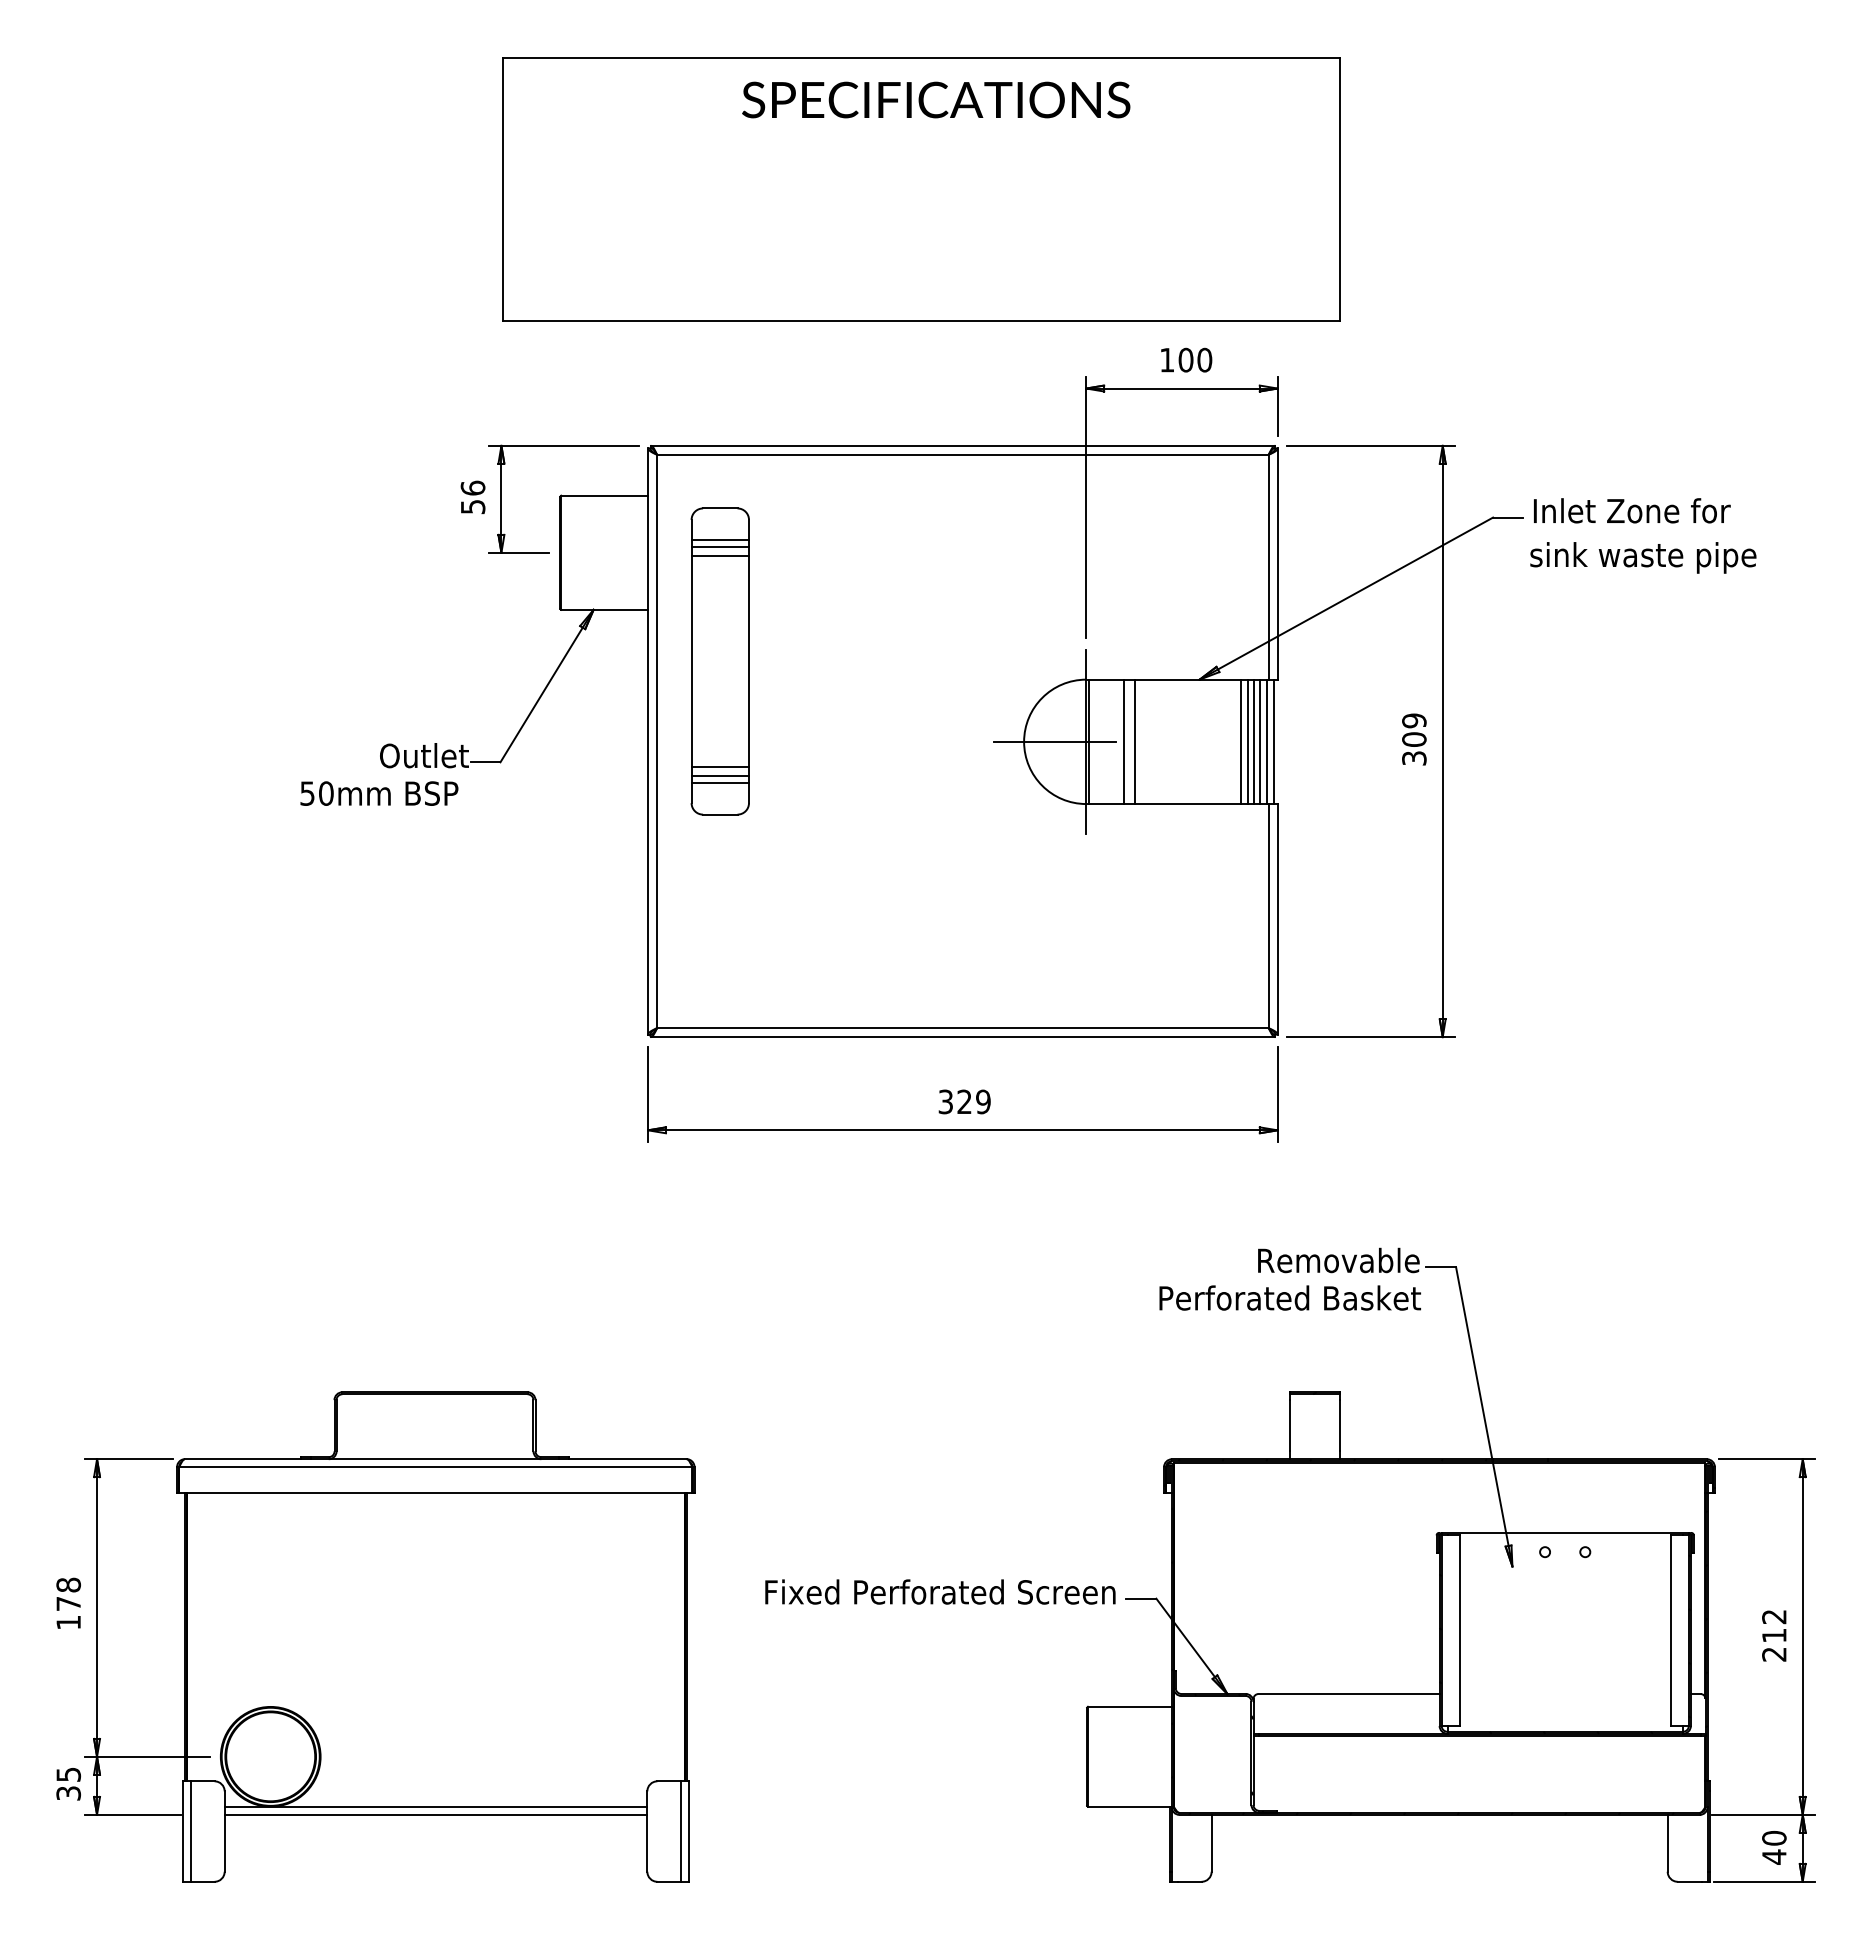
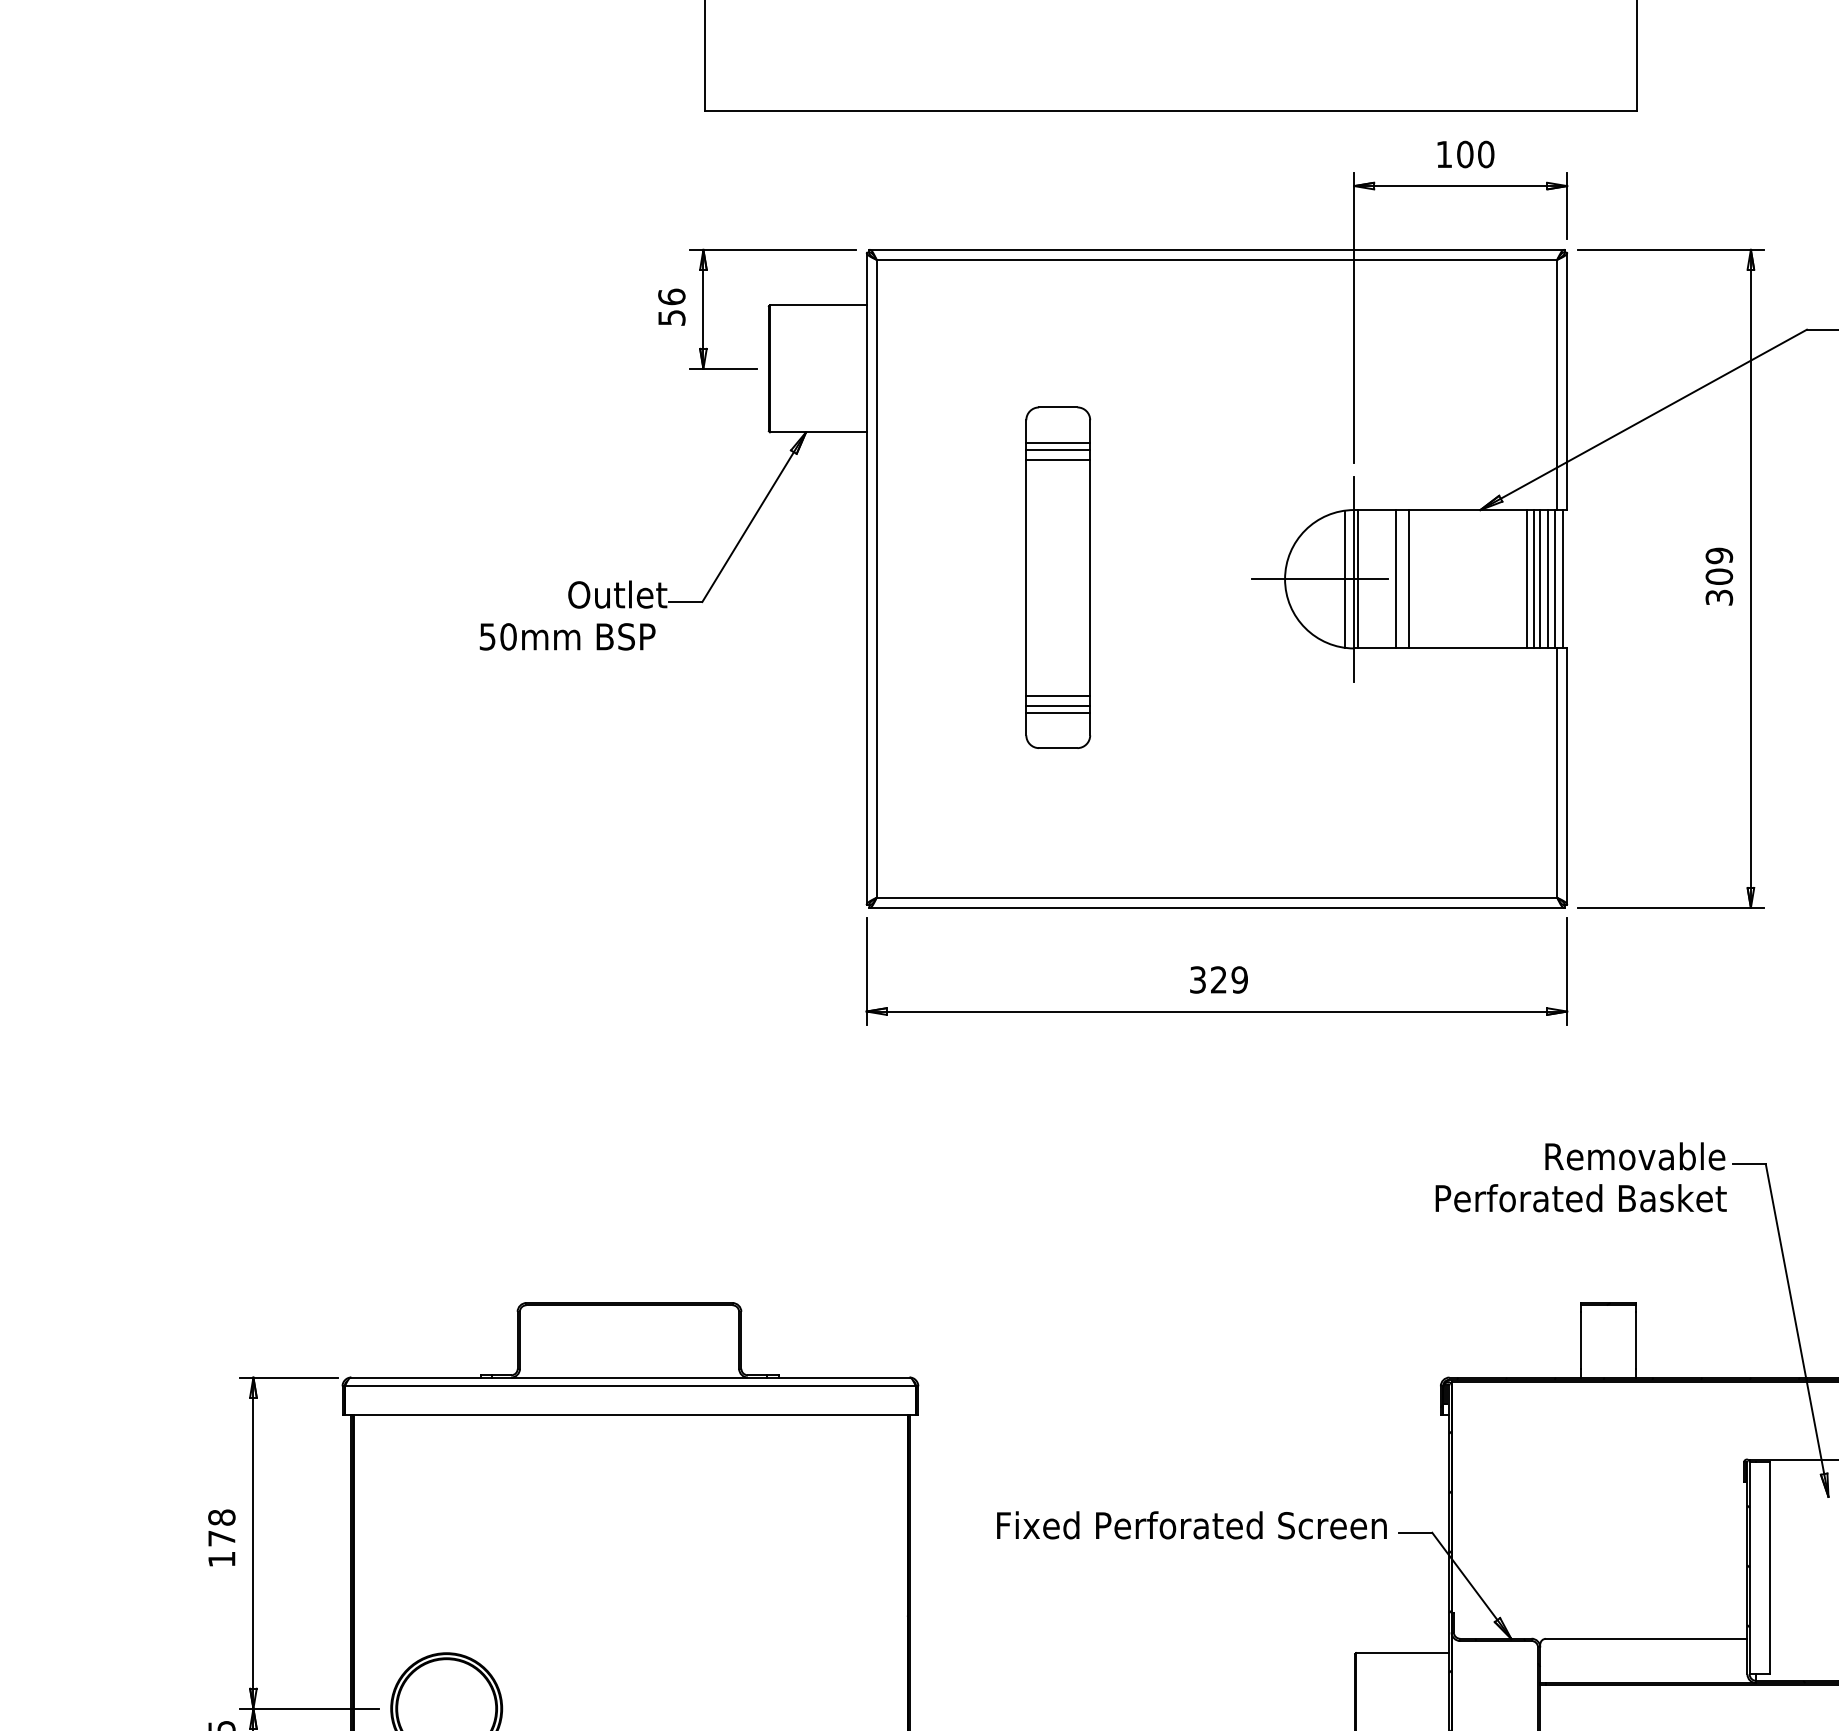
part: (719, 661) -> (1057, 577), moved
line: (1077, 741) -> (1344, 578), added

